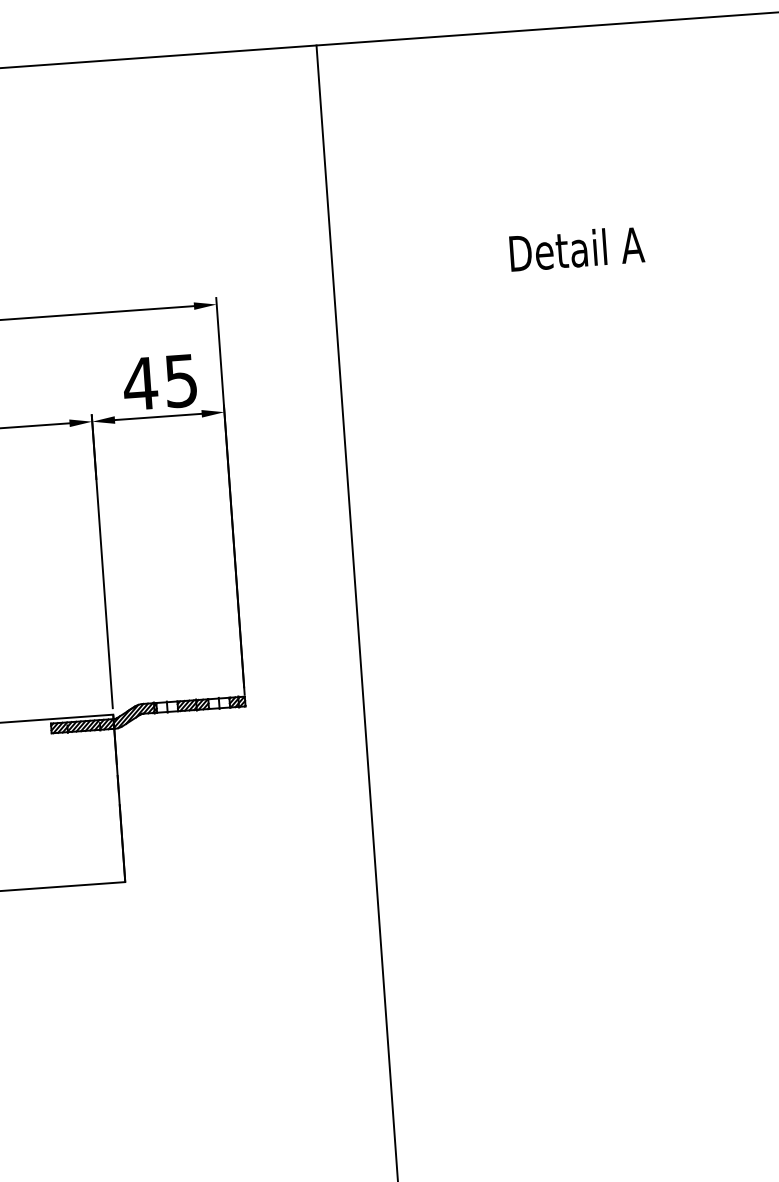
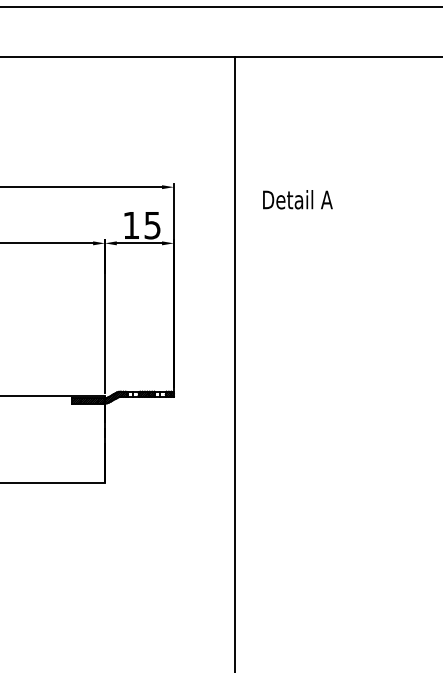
text: (576, 248) -> (297, 199), moved
text: (140, 383) -> (131, 225), 45 -> 15

